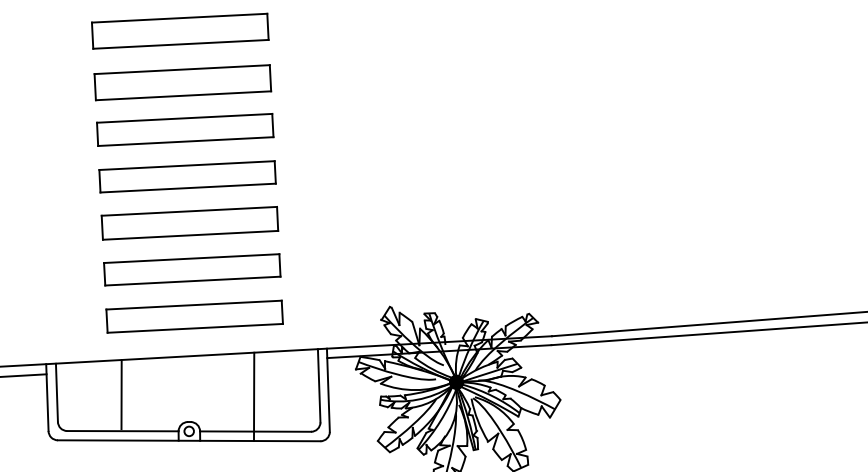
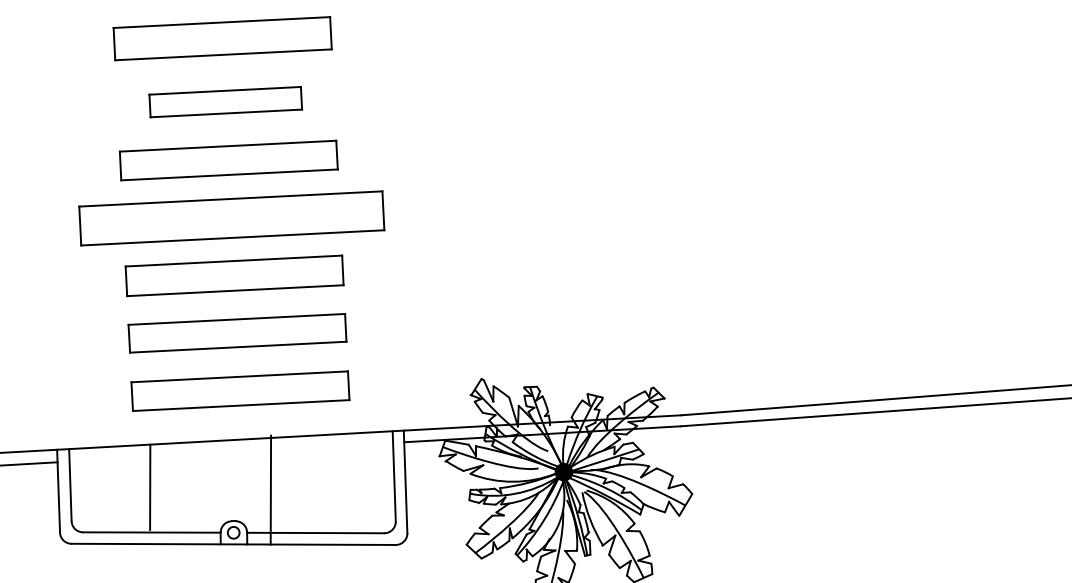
part: (182, 82) -> (225, 101), size x0.7
part: (187, 176) -> (231, 218), size x1.4
line: (253, 396) -> (270, 489), moved

